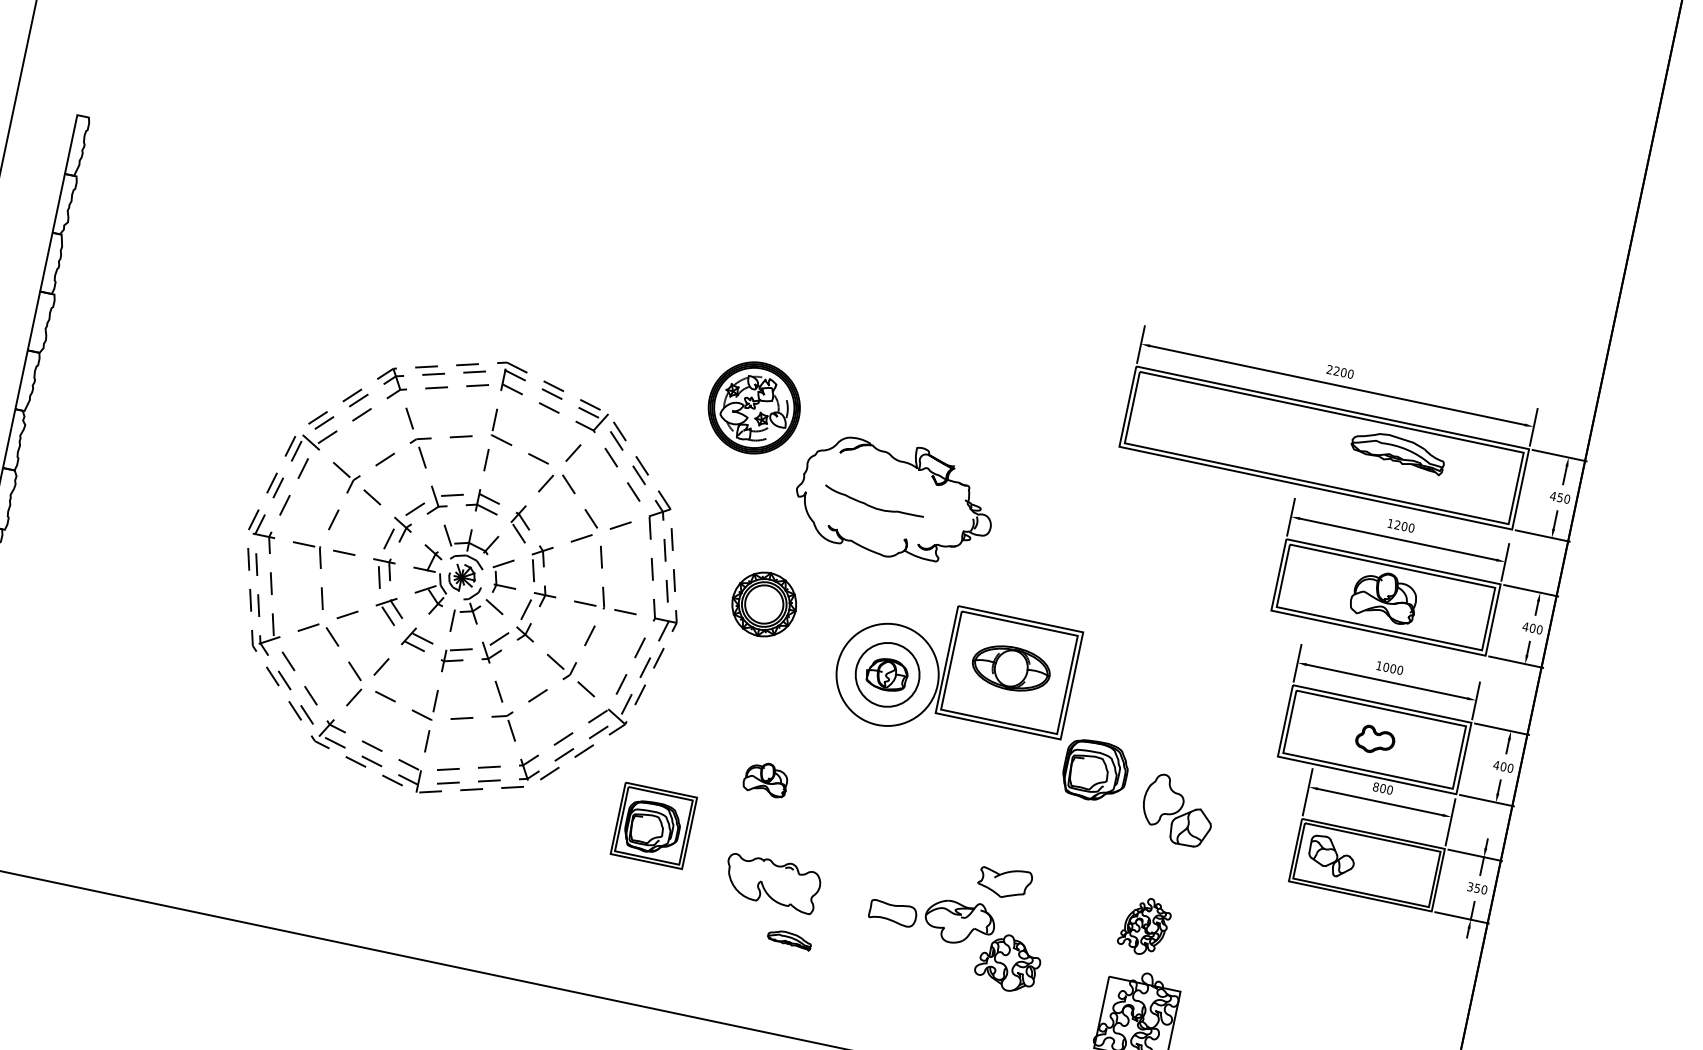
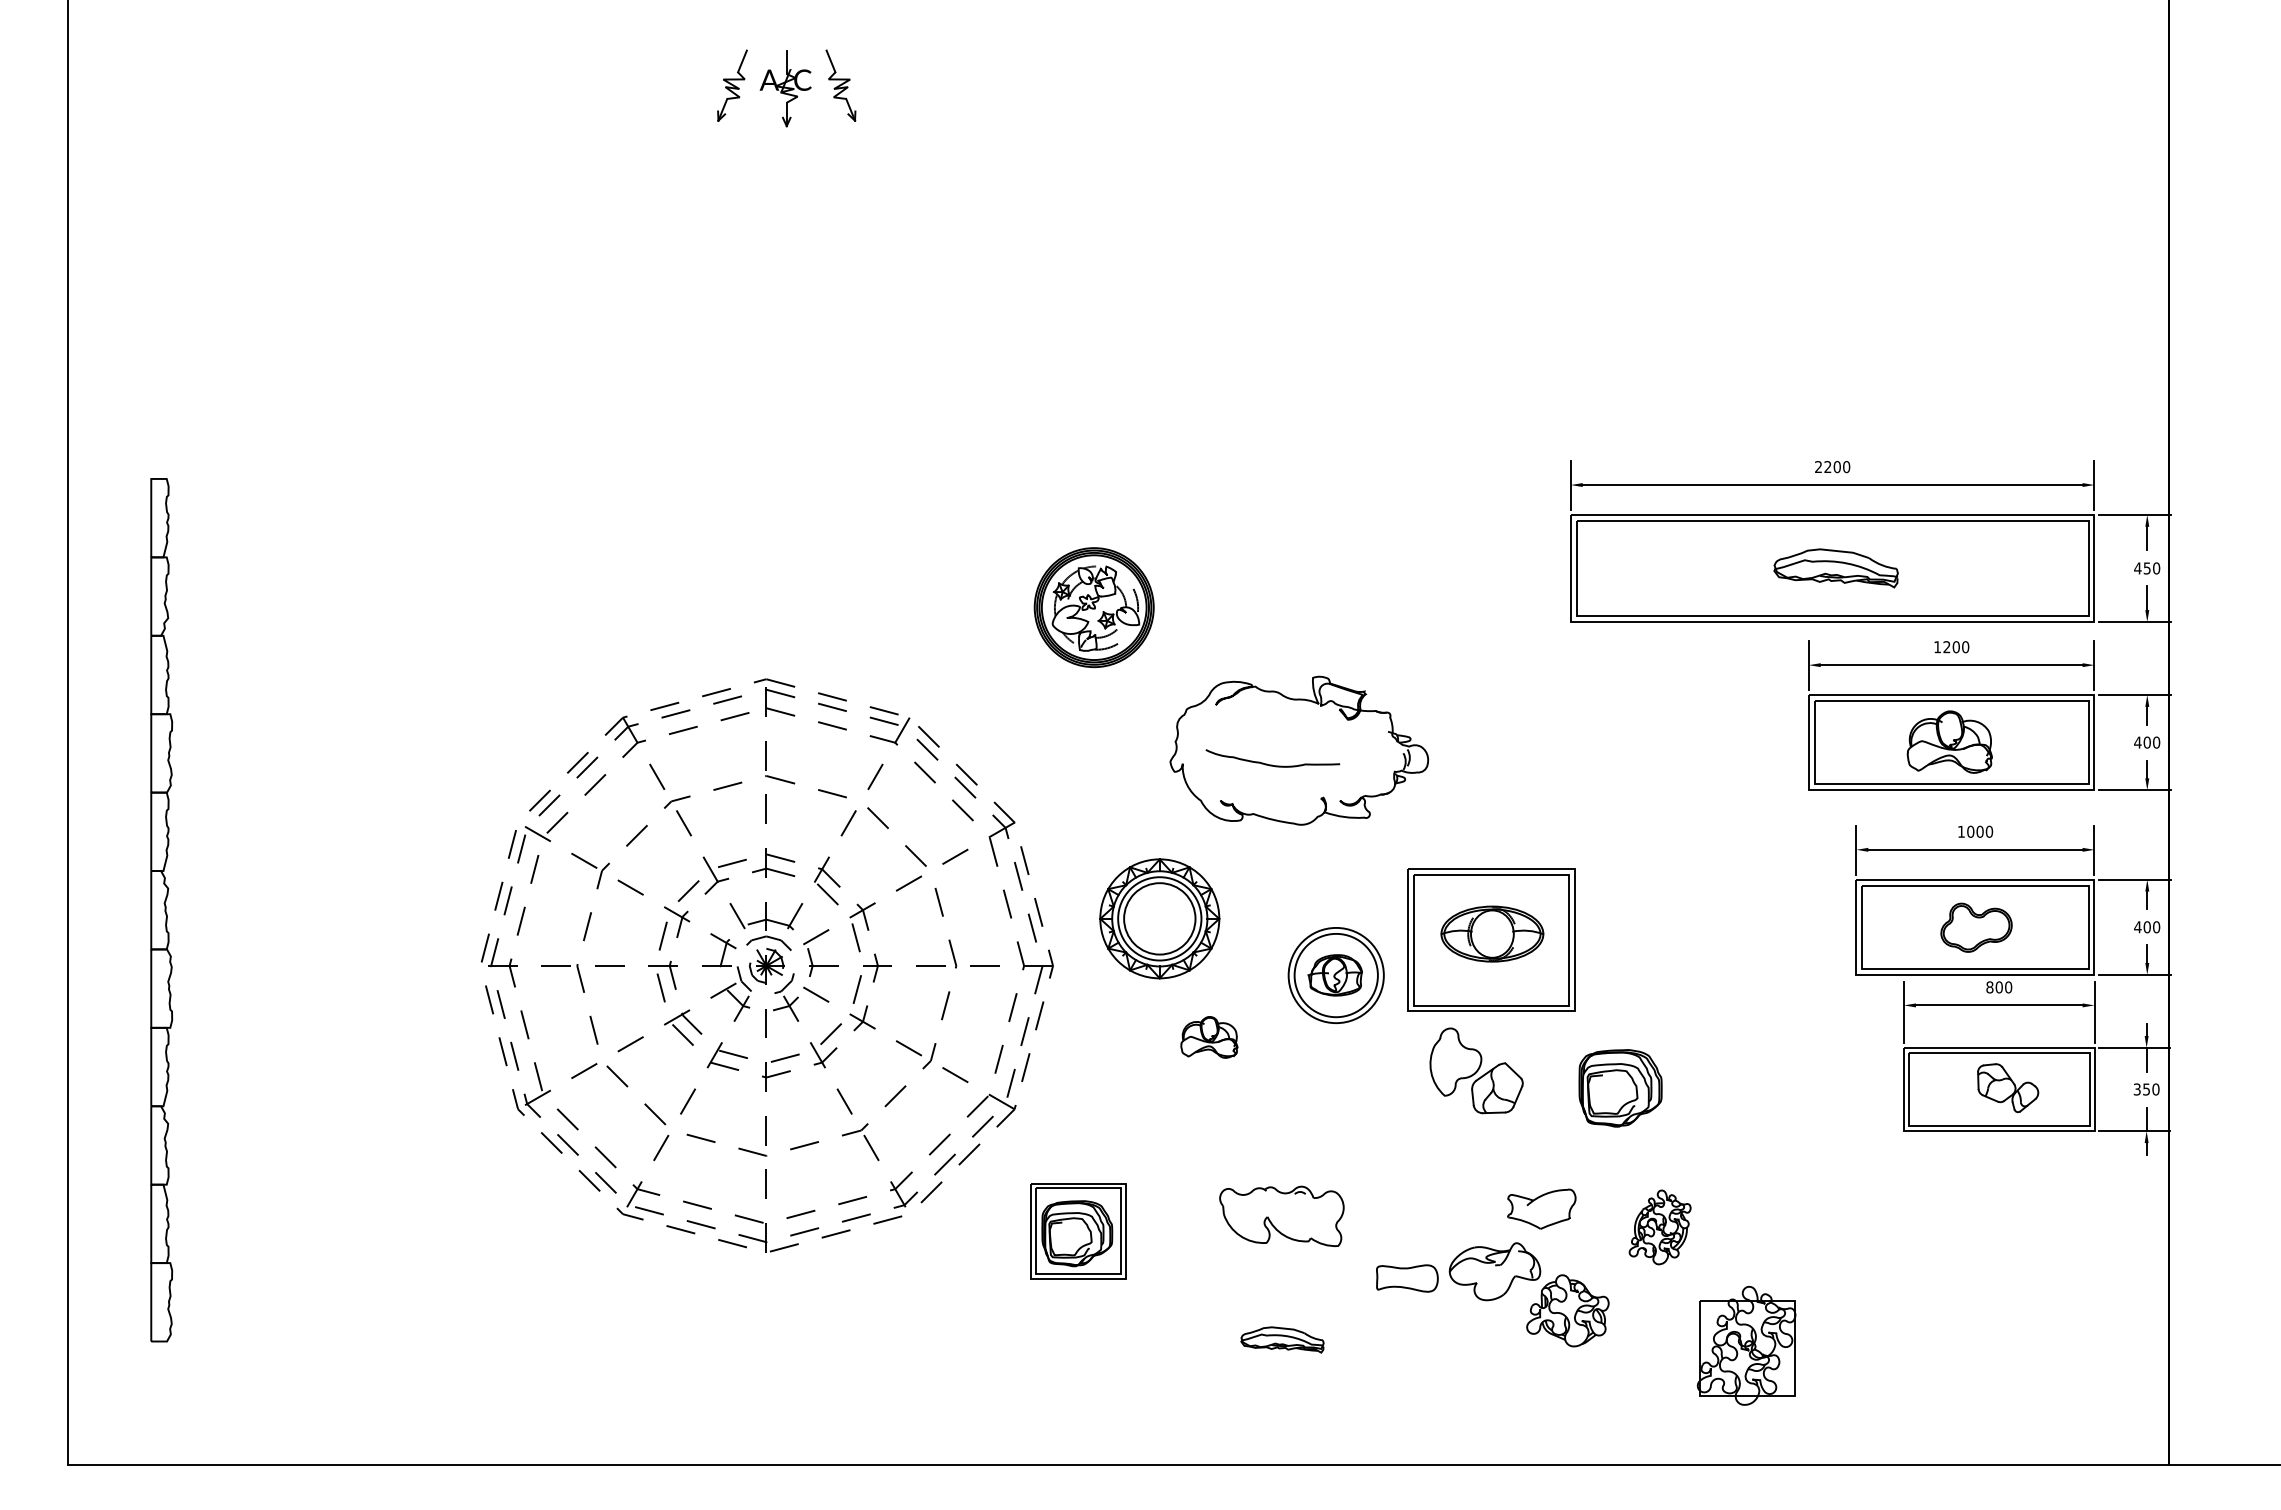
part: (753, 407) -> (1093, 607), moved
part: (1397, 451) -> (1835, 568), moved
part: (764, 604) -> (1159, 918), size x1.43
circle: (887, 674) -> (1335, 975), size x0.71
part: (1375, 740) -> (1976, 927), size x1.43
part: (1095, 771) -> (1620, 1088), moved
part: (766, 779) -> (1209, 1037), moved
part: (1178, 810) -> (1476, 1070), moved
part: (1332, 856) -> (2008, 1087), moved
part: (772, 882) -> (1281, 1215), moved
part: (1144, 926) -> (1659, 1227), moved
part: (789, 939) -> (1282, 1339), size x1.43

